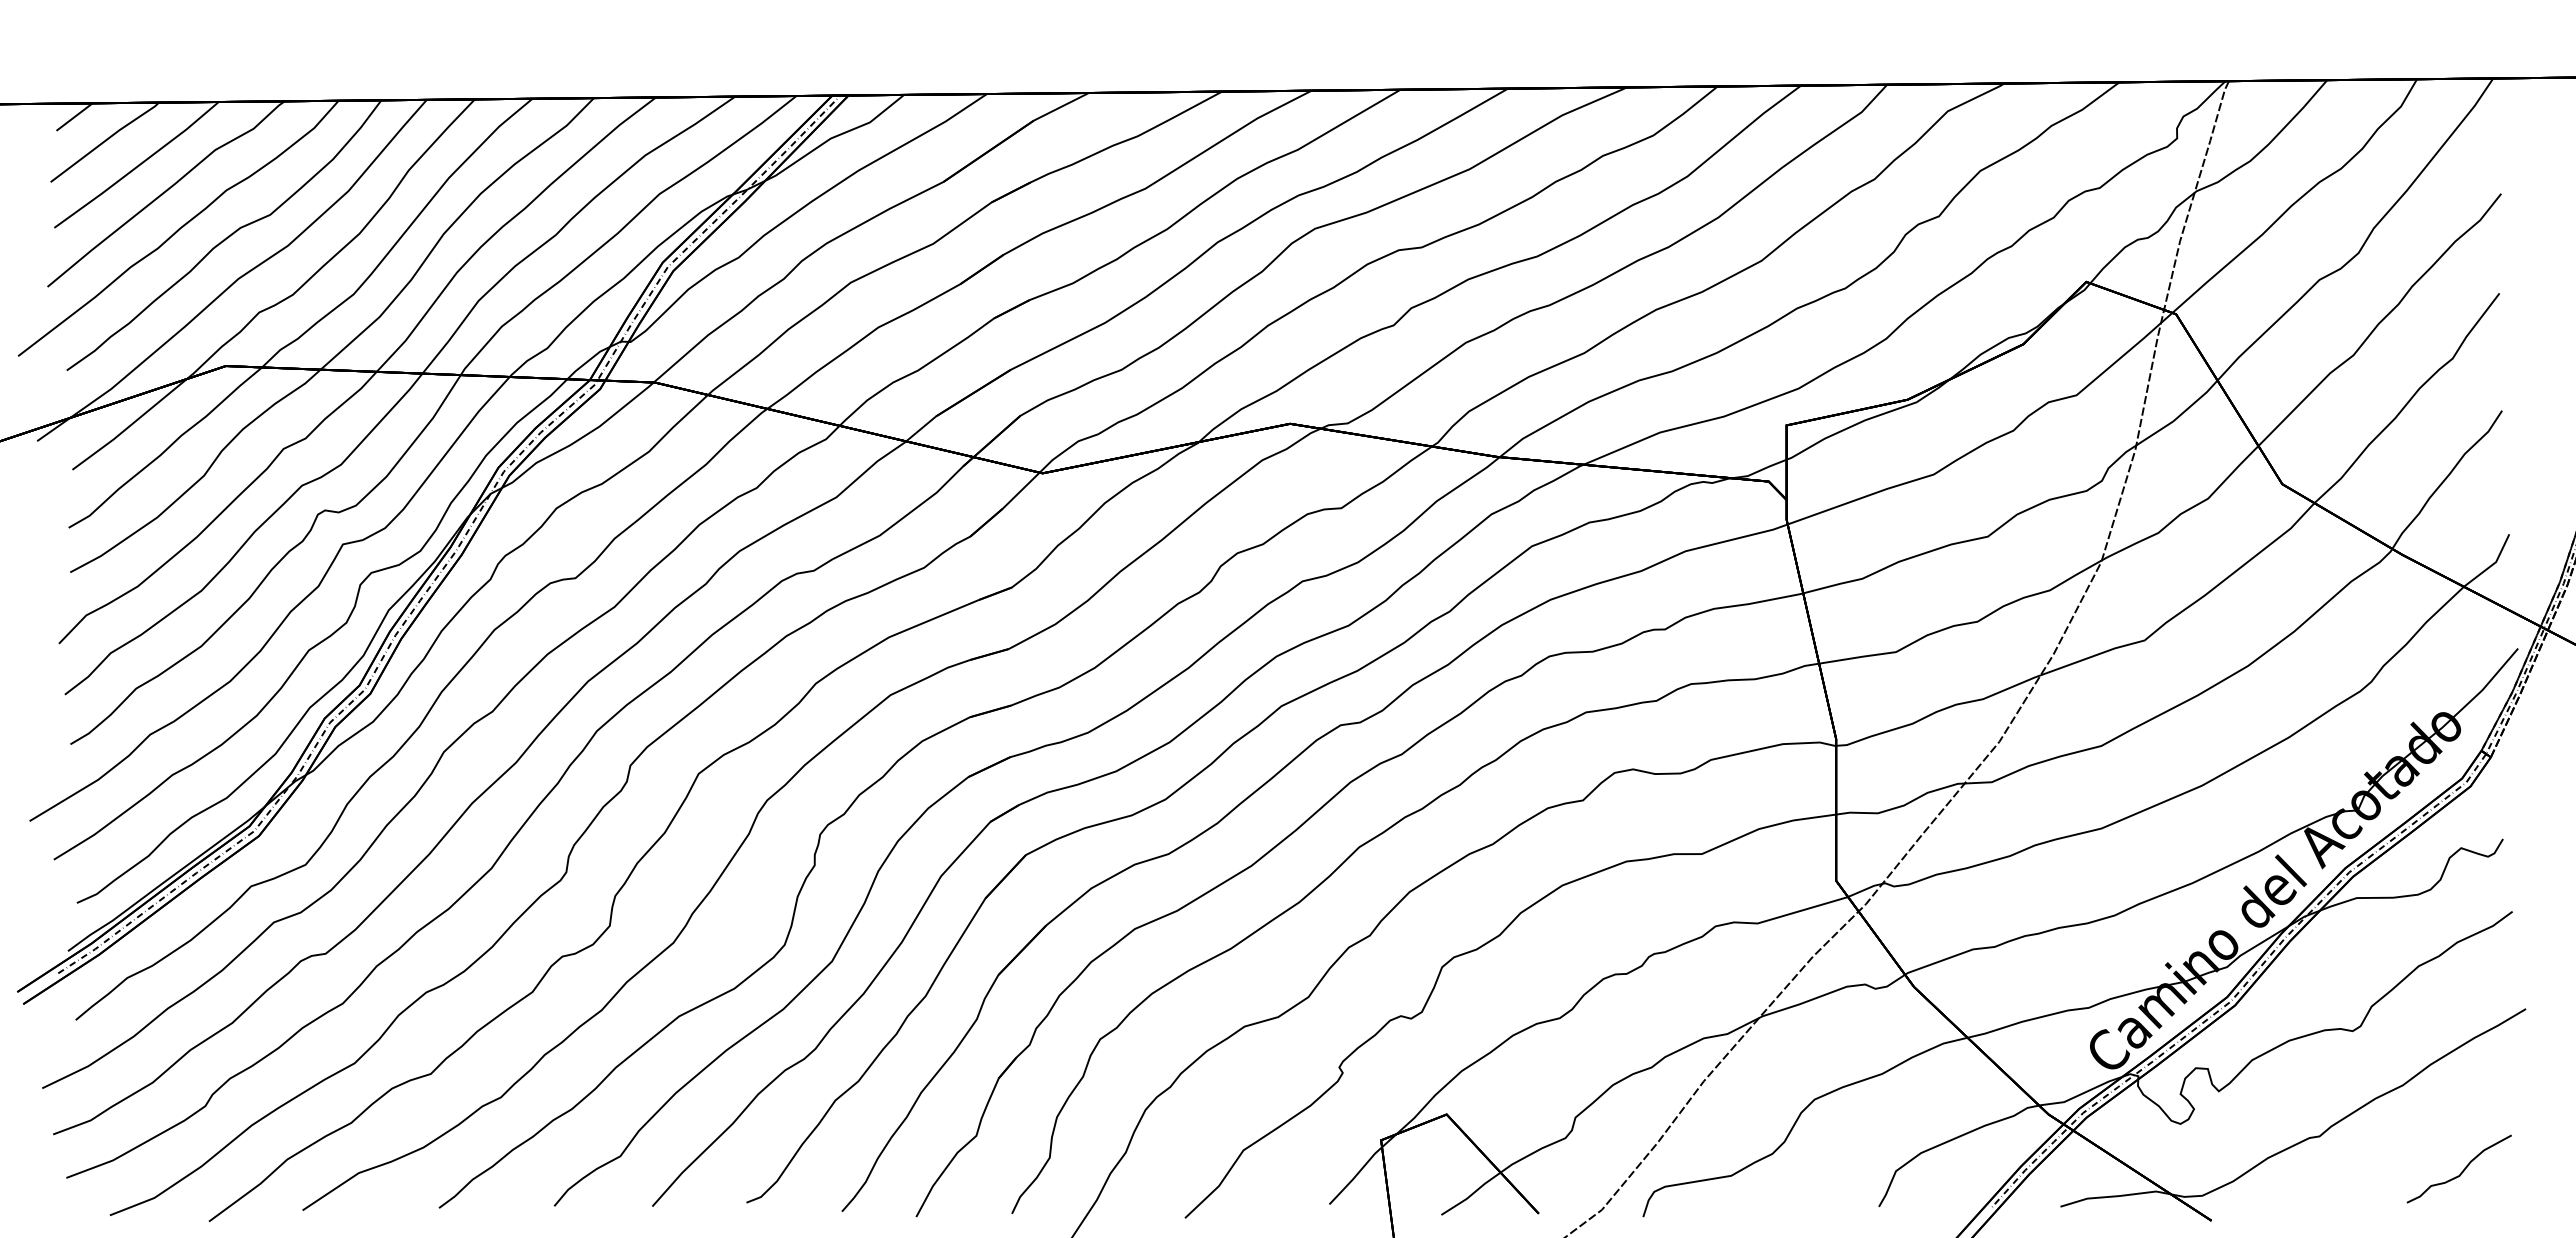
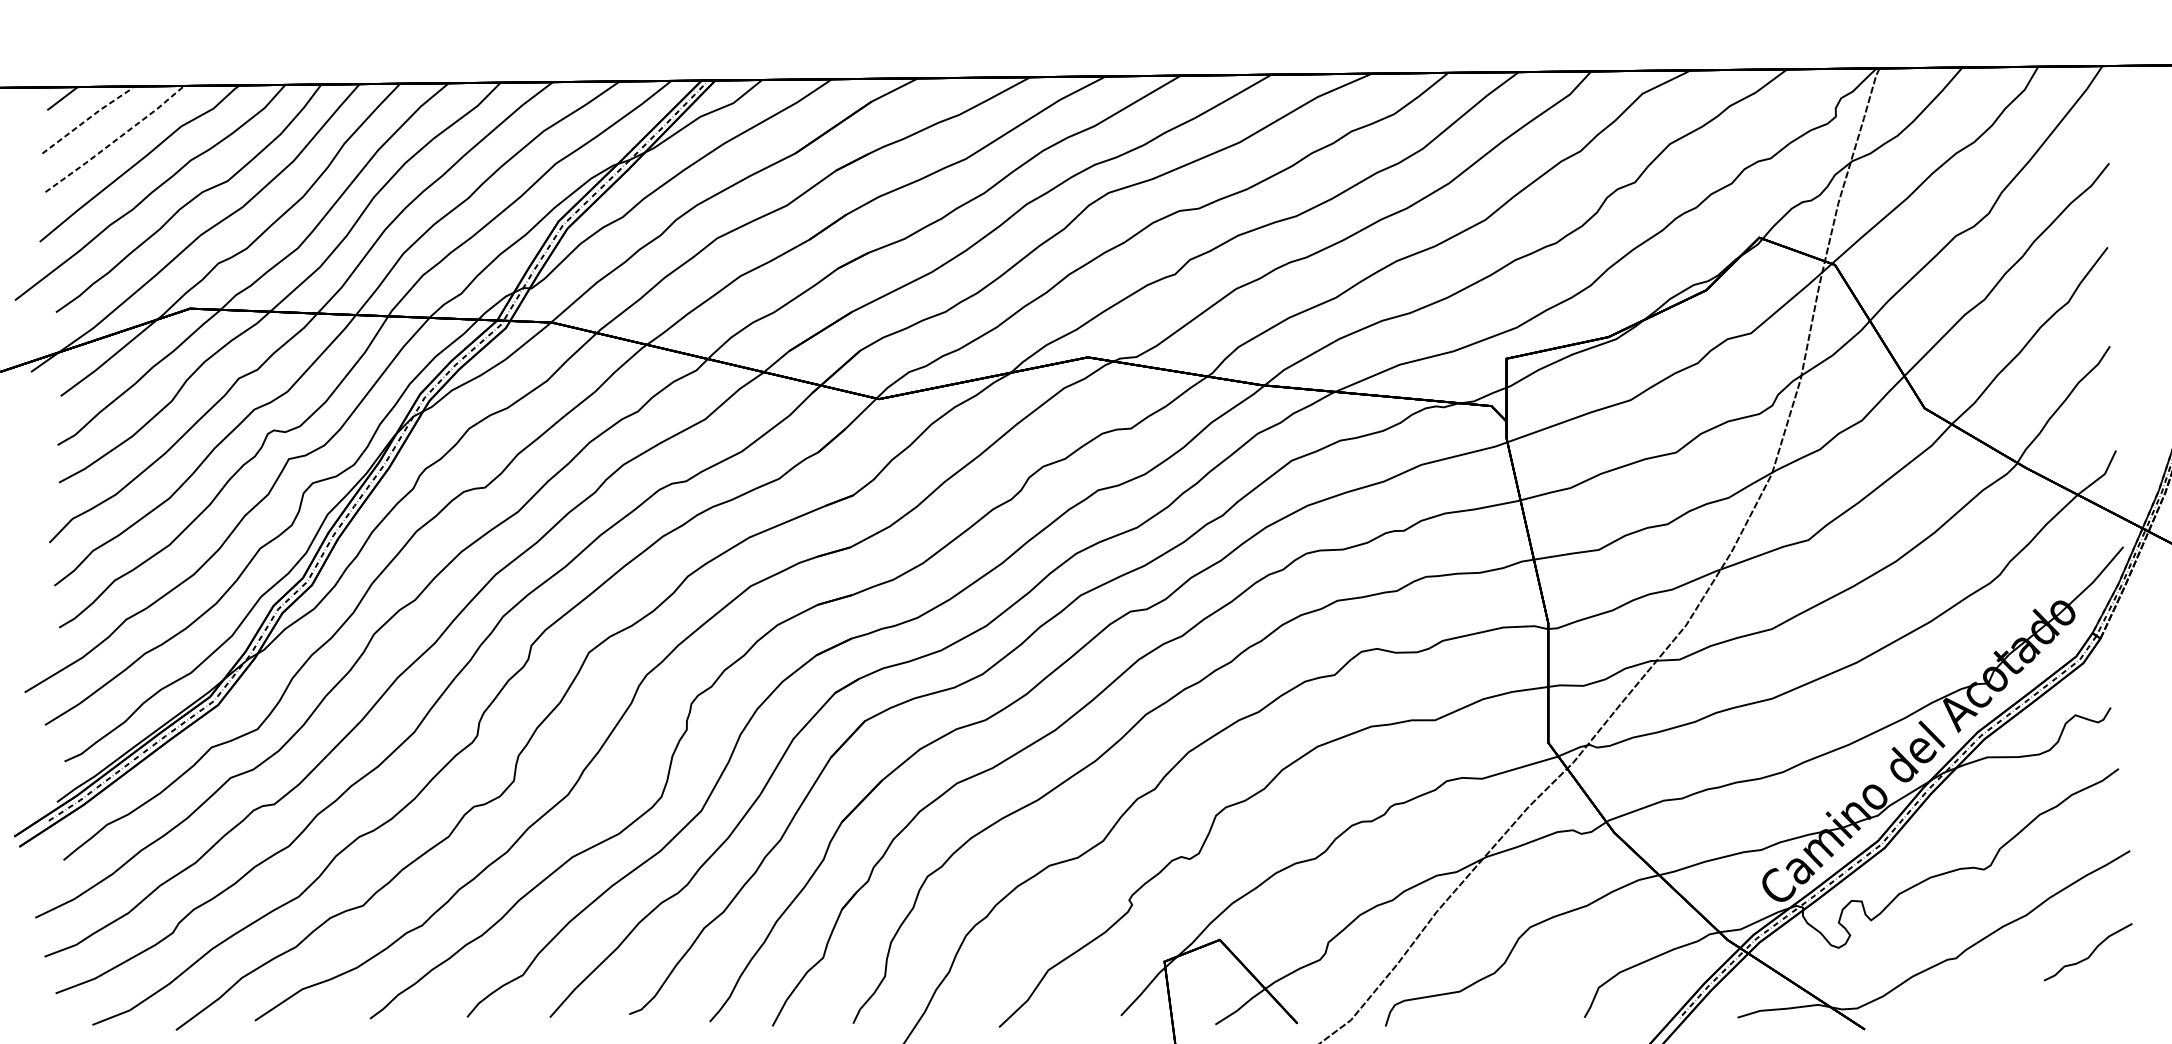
line: (105, 140) -> (88, 118), solid -> dashed
line: (138, 166) -> (116, 140), solid -> dashed
curve: (2461, 1171) -> (2090, 954), moved

